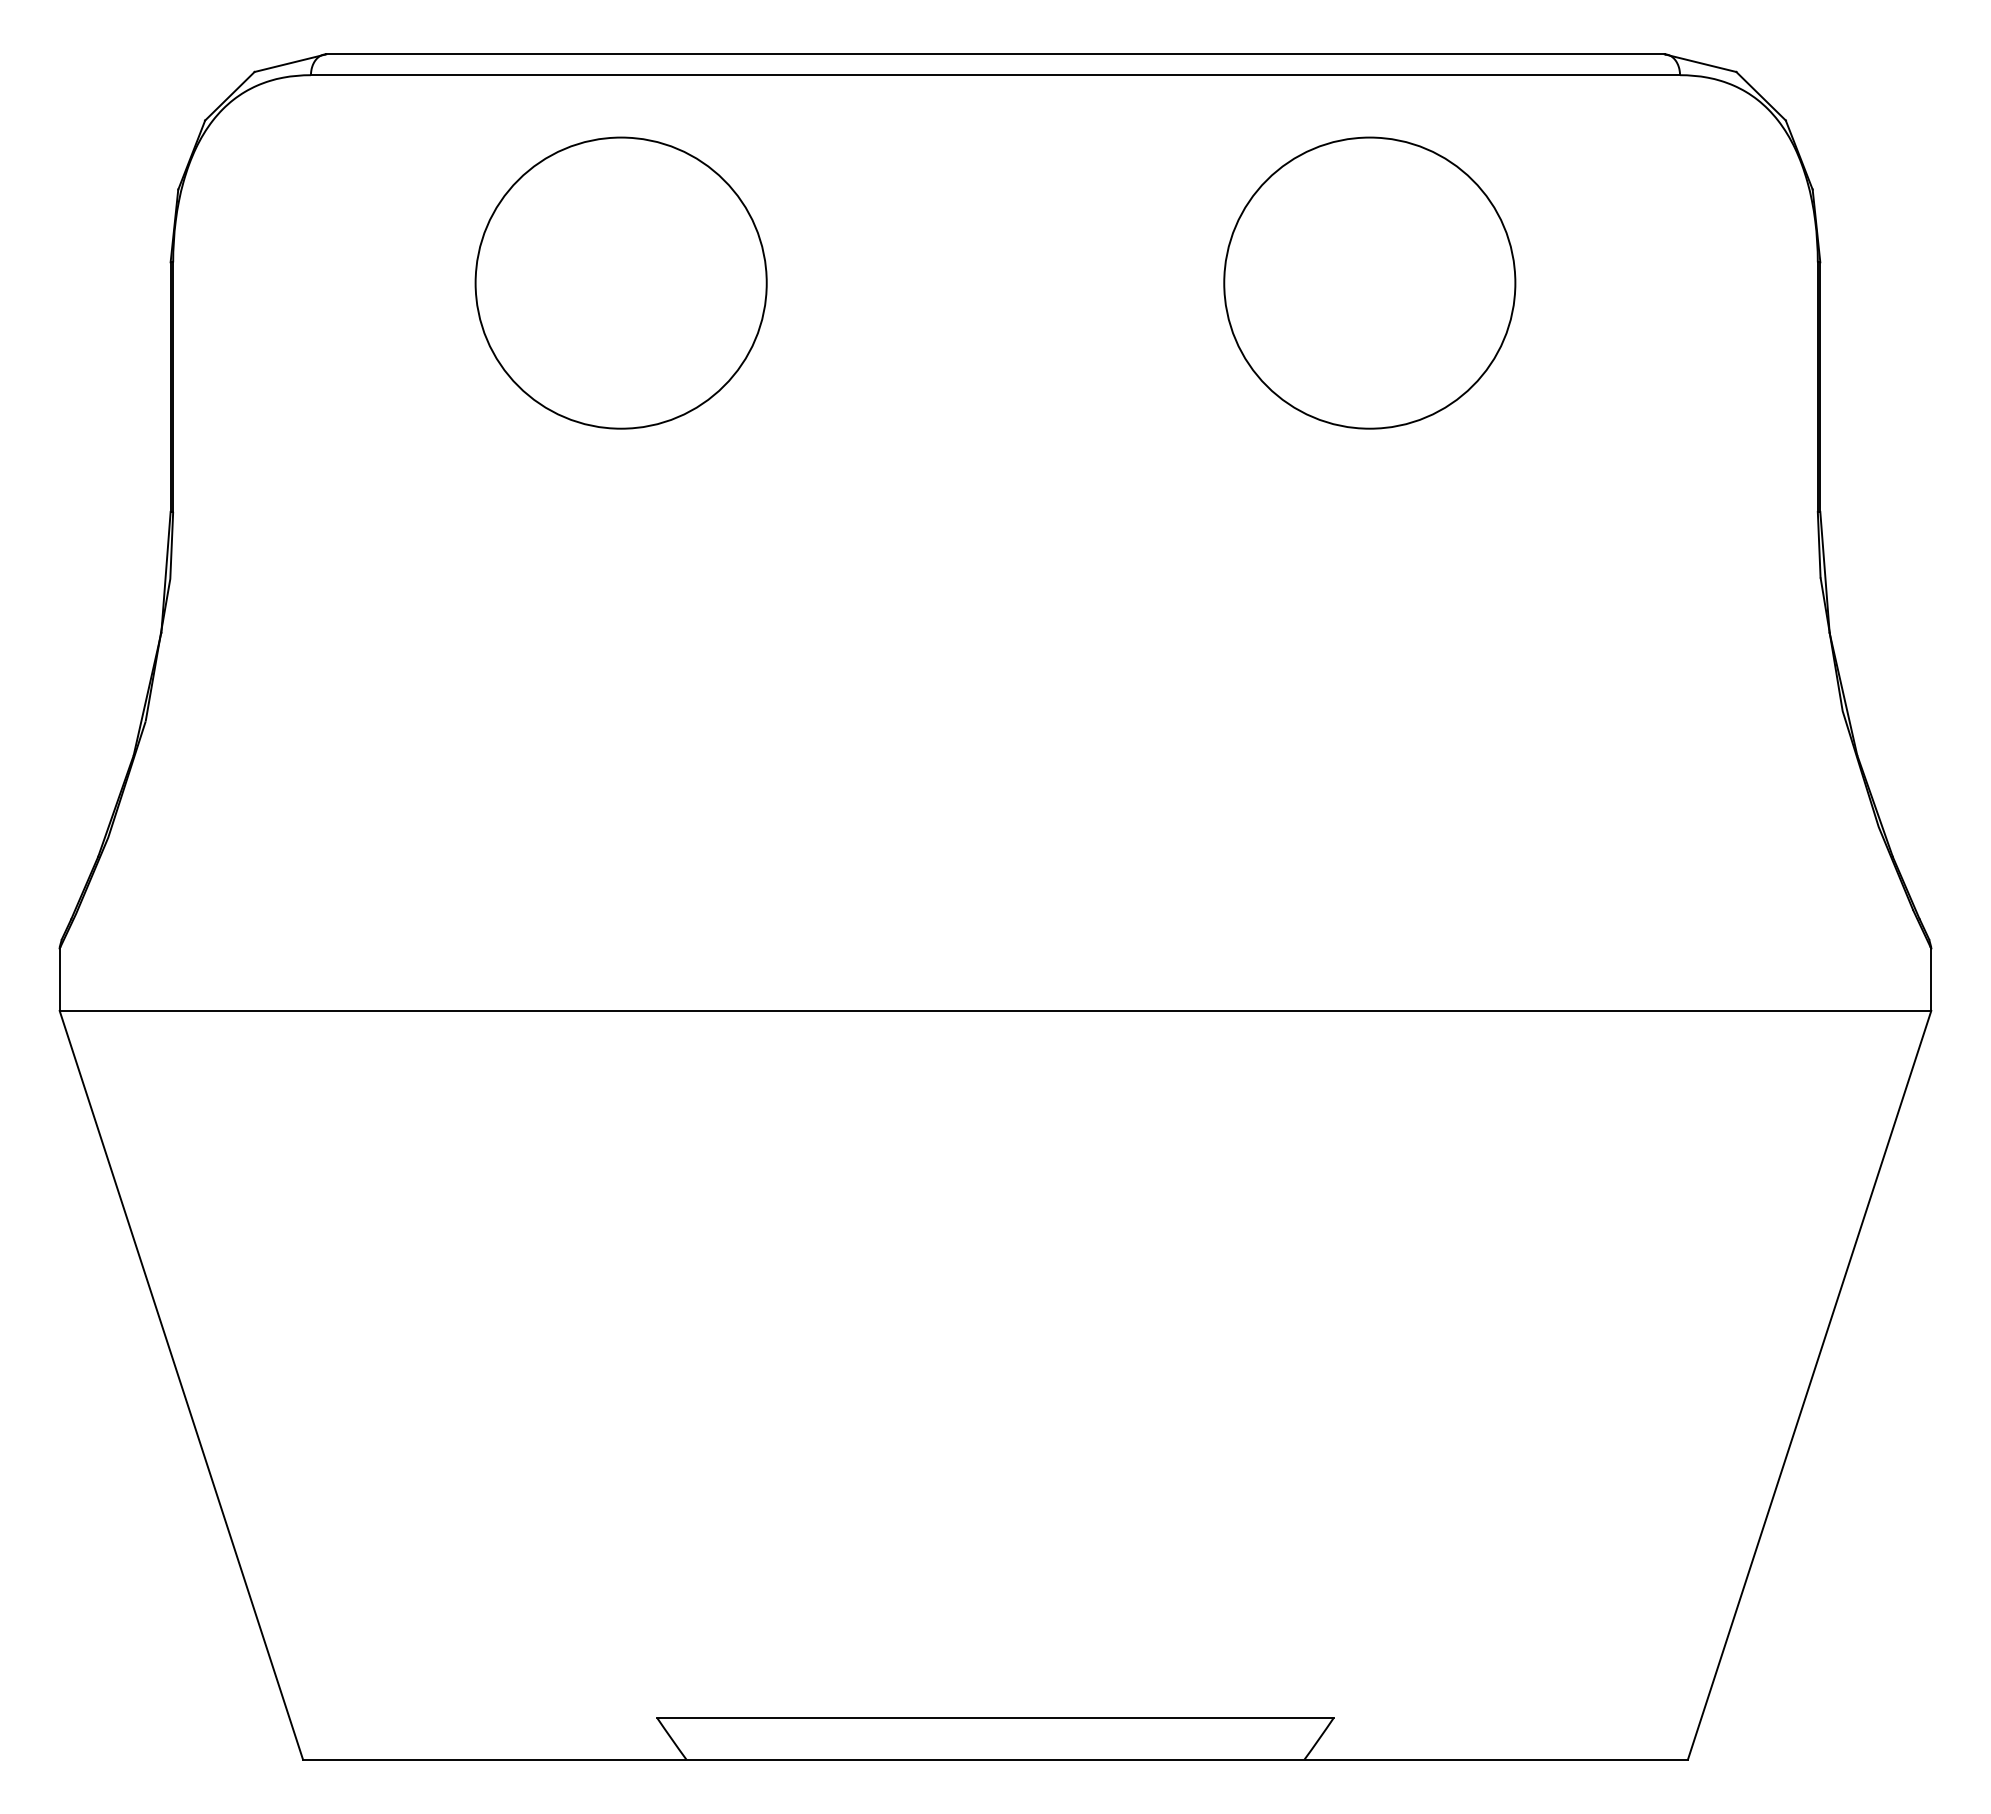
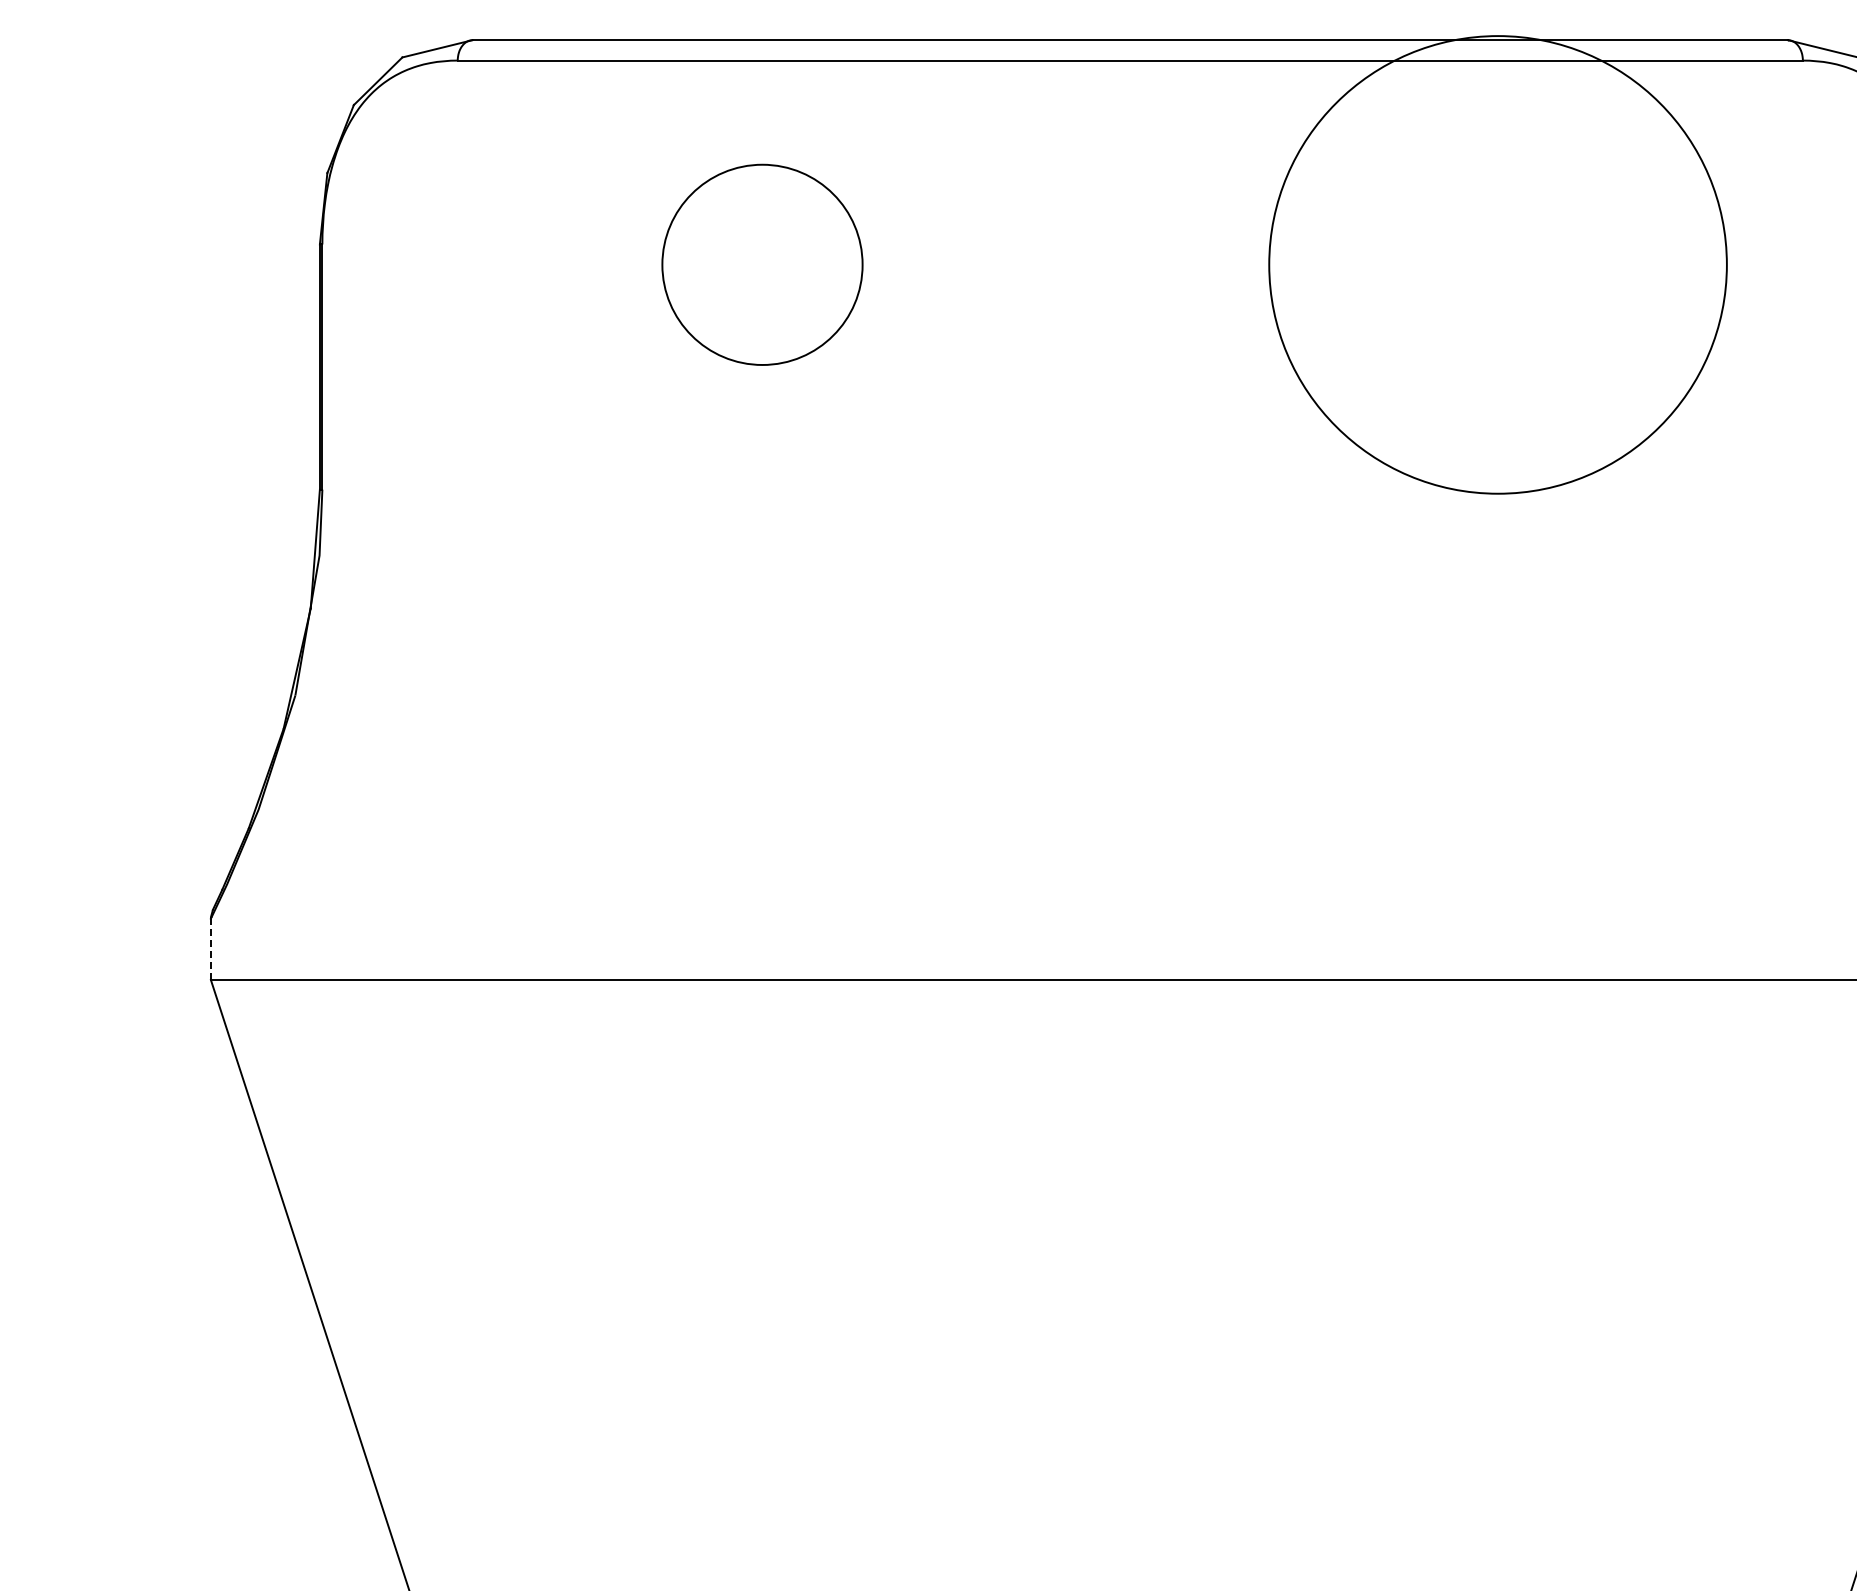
circle: (620, 282) -> (761, 264), size x0.7
circle: (1369, 282) -> (1497, 264), size x1.6
line: (59, 979) -> (210, 949), solid -> dashed

